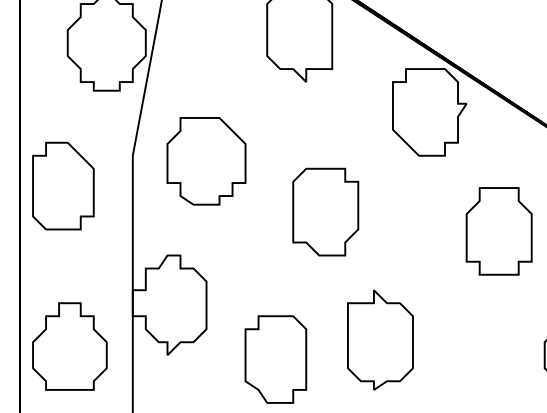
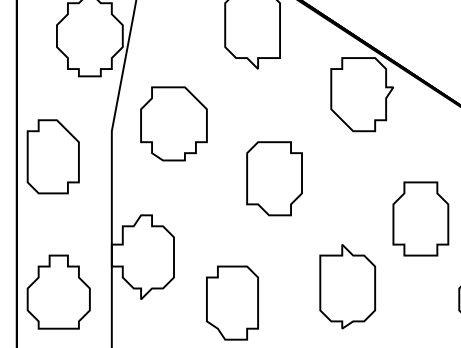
part: (205, 160) -> (173, 123), moved
part: (498, 230) -> (420, 218), moved
part: (380, 339) -> (347, 286), moved

